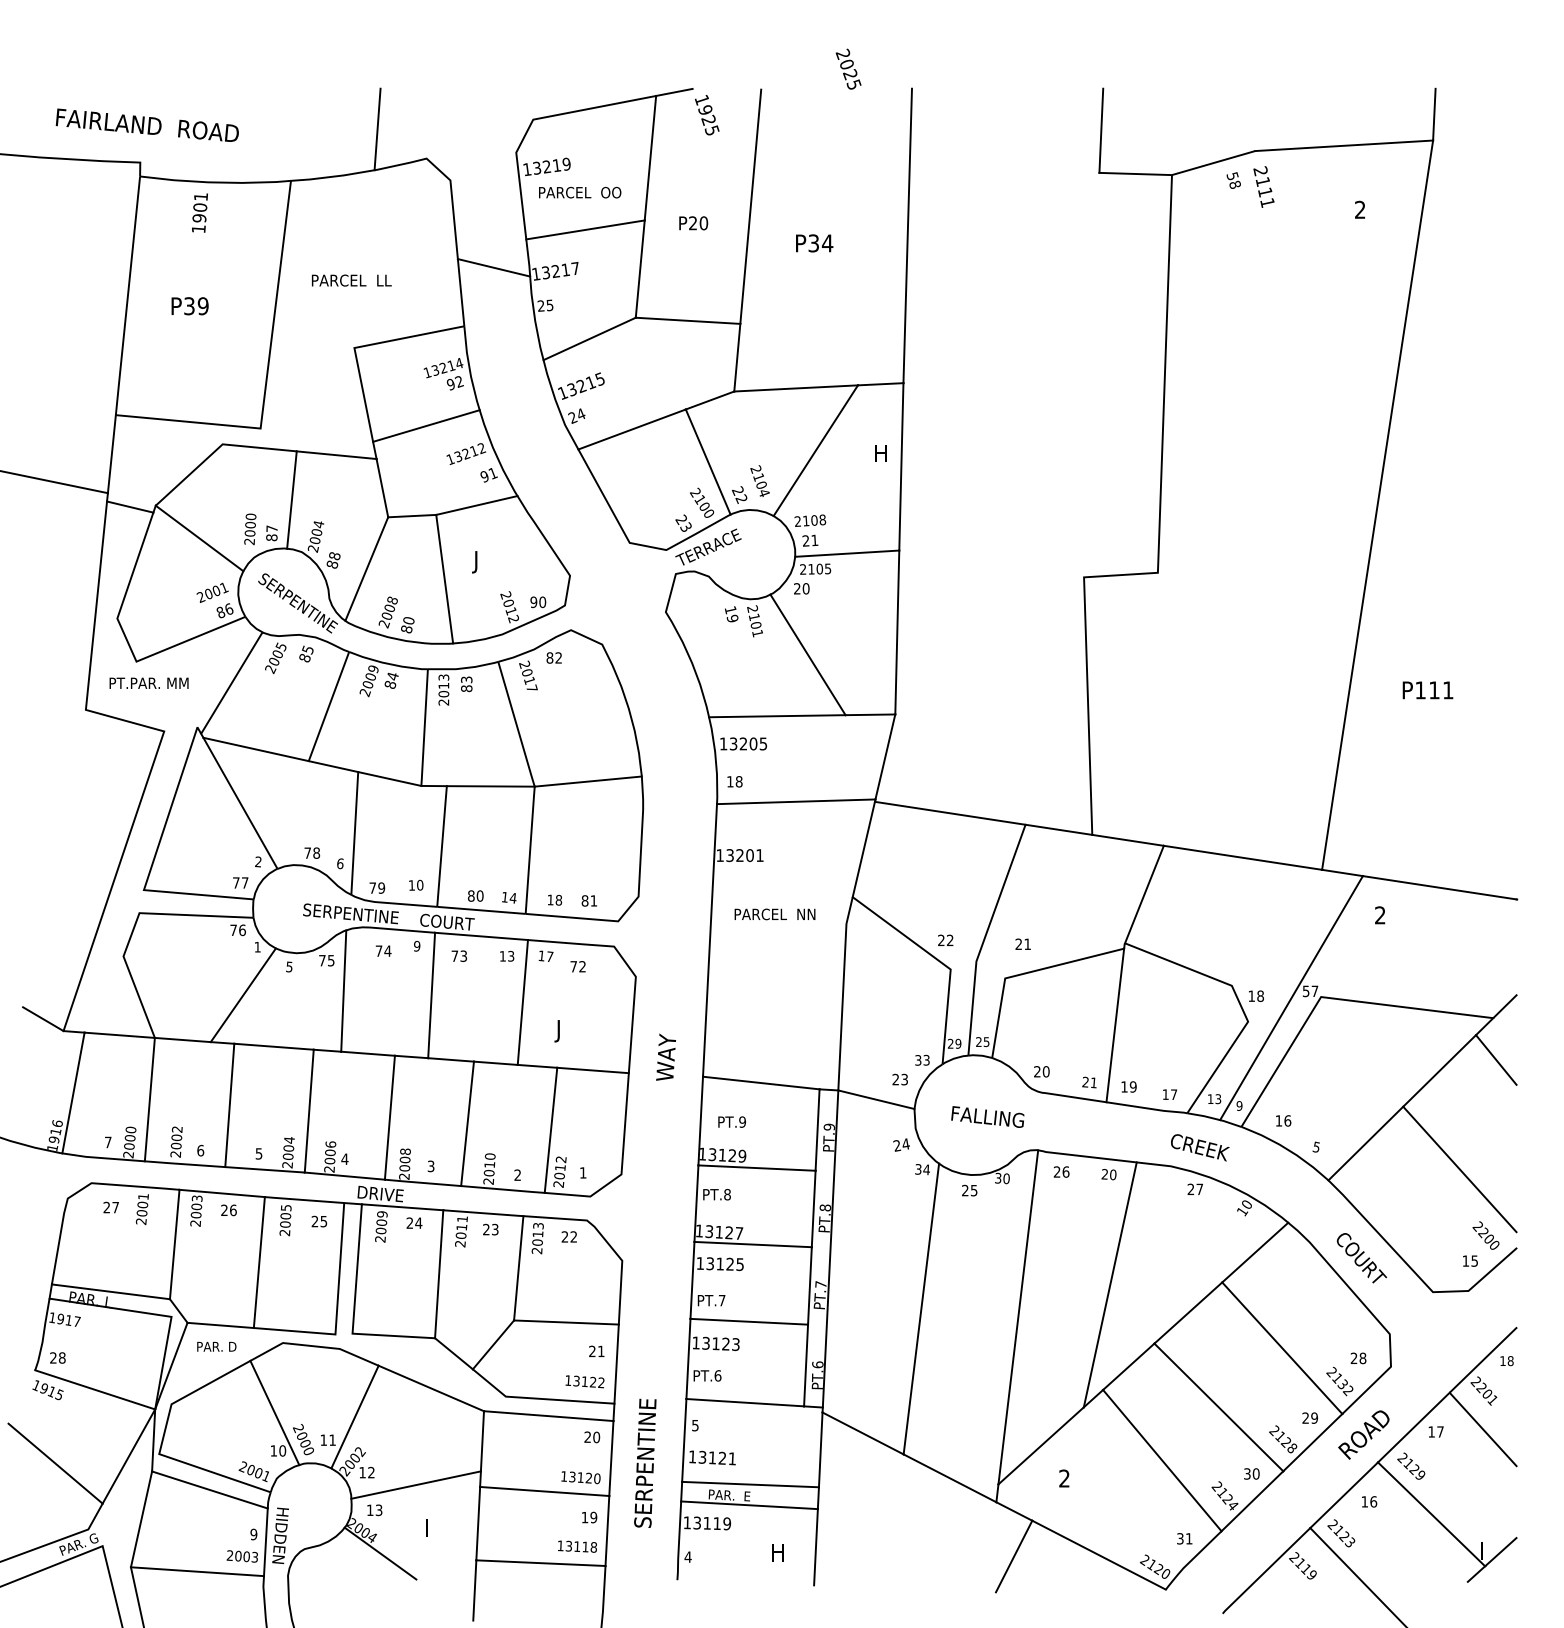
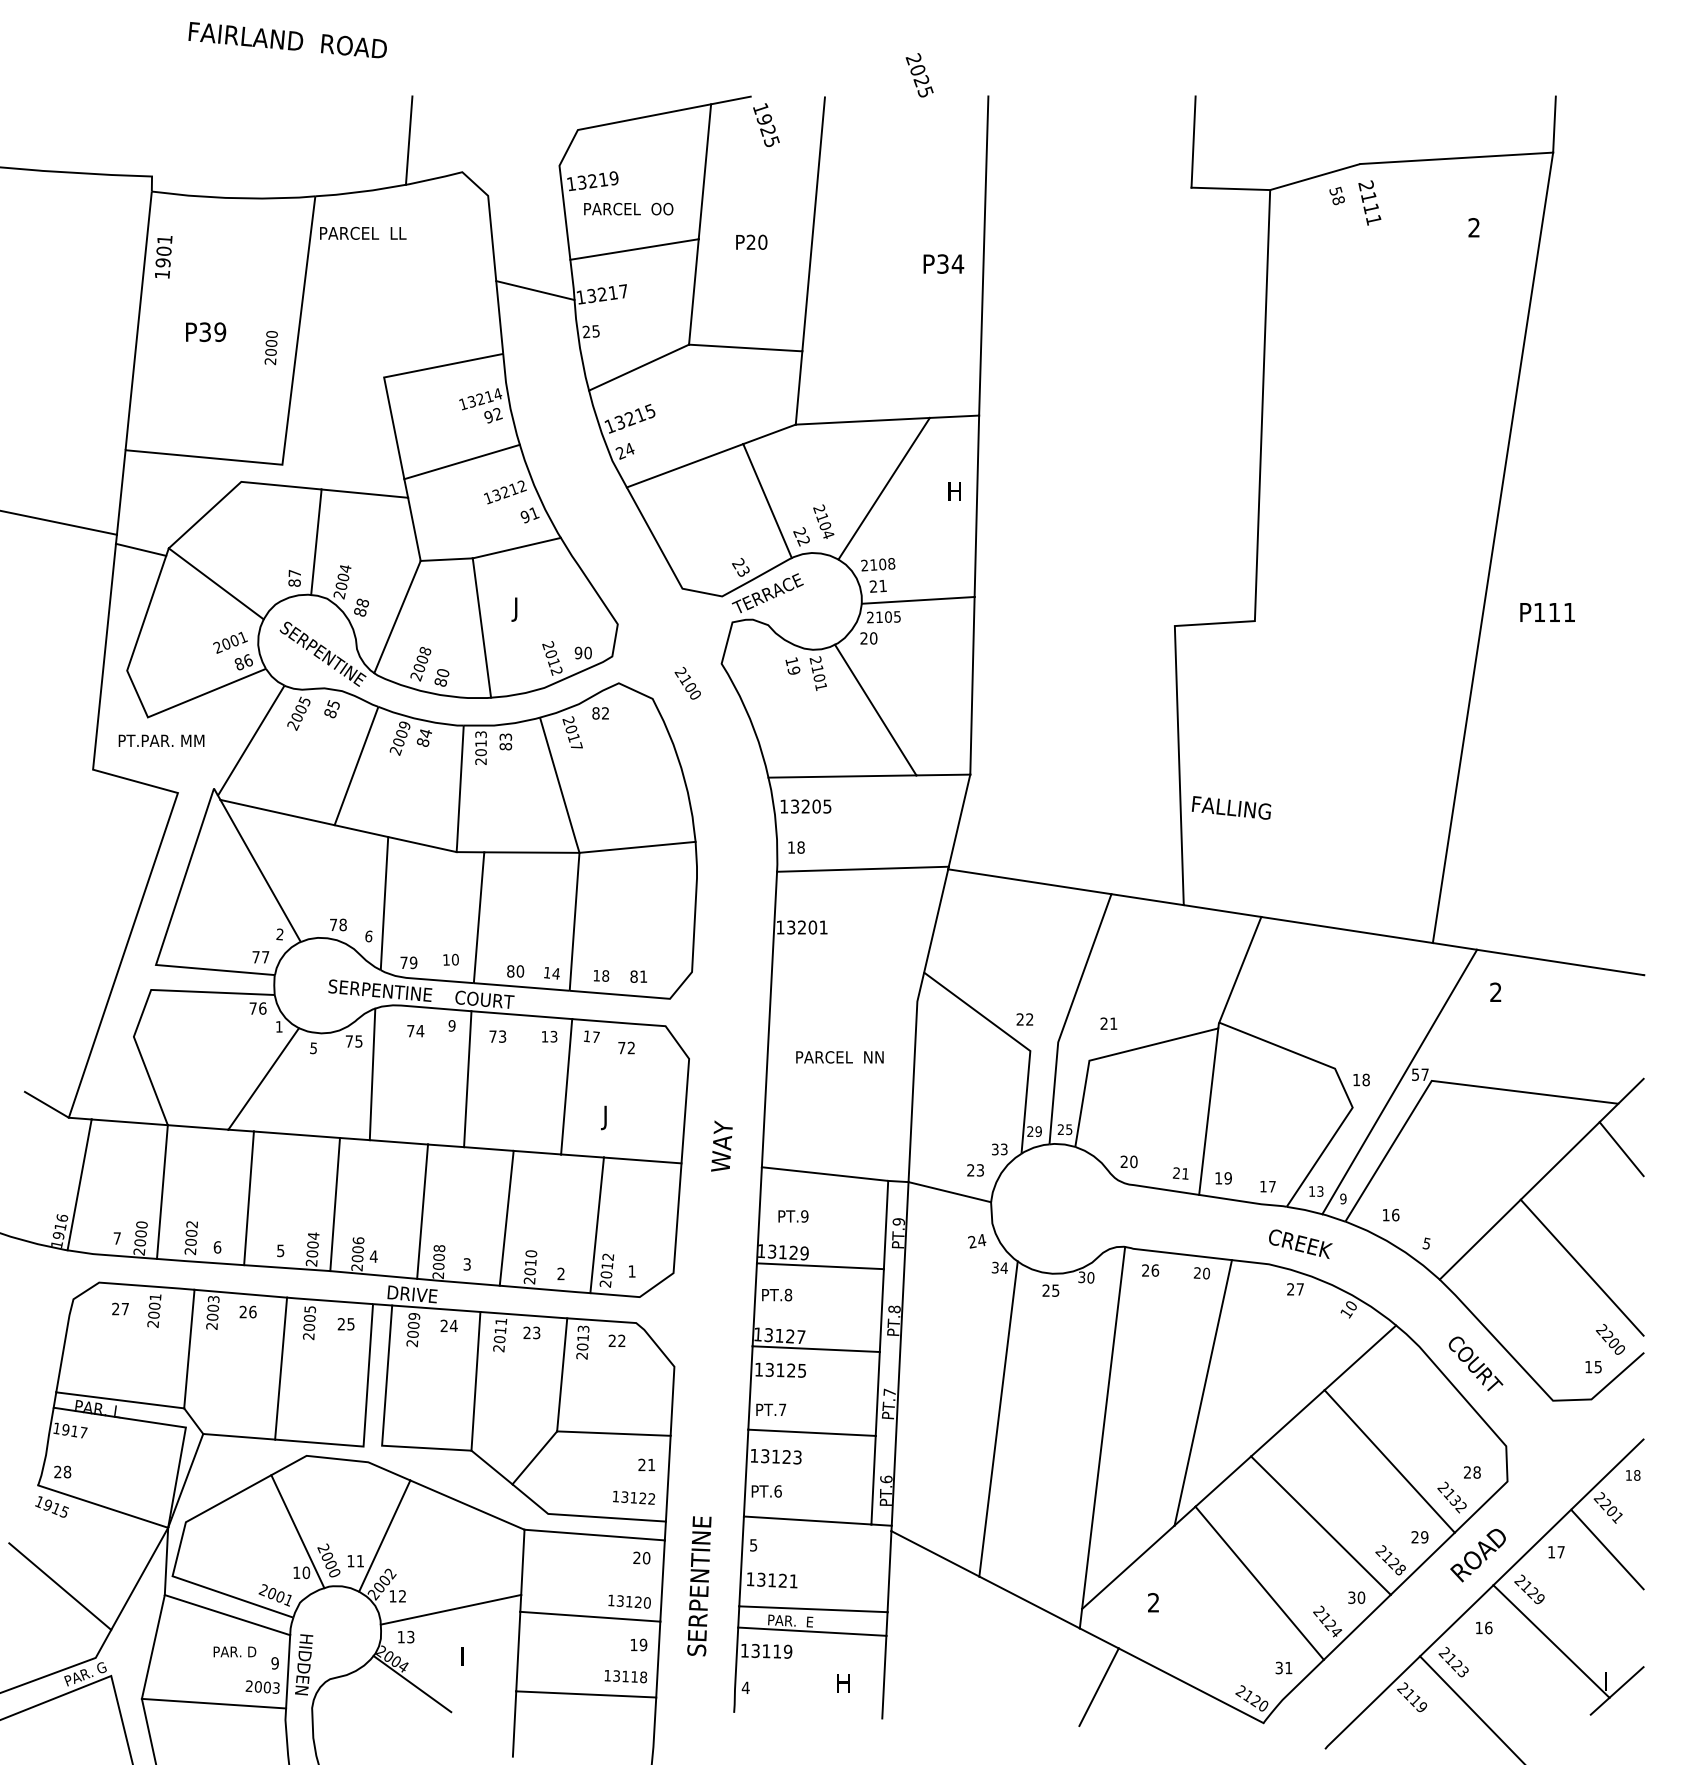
text: (147, 125) -> (287, 40), moved
text: (199, 213) -> (163, 257), moved
text: (814, 242) -> (943, 263), moved
text: (352, 279) -> (363, 232), moved
text: (701, 502) -> (687, 682), moved
text: (249, 529) -> (270, 348), moved
text: (1427, 690) -> (1547, 612), moved
text: (774, 914) -> (839, 1057), moved
text: (987, 1116) -> (1231, 807), moved
text: (216, 1346) -> (234, 1651), moved

